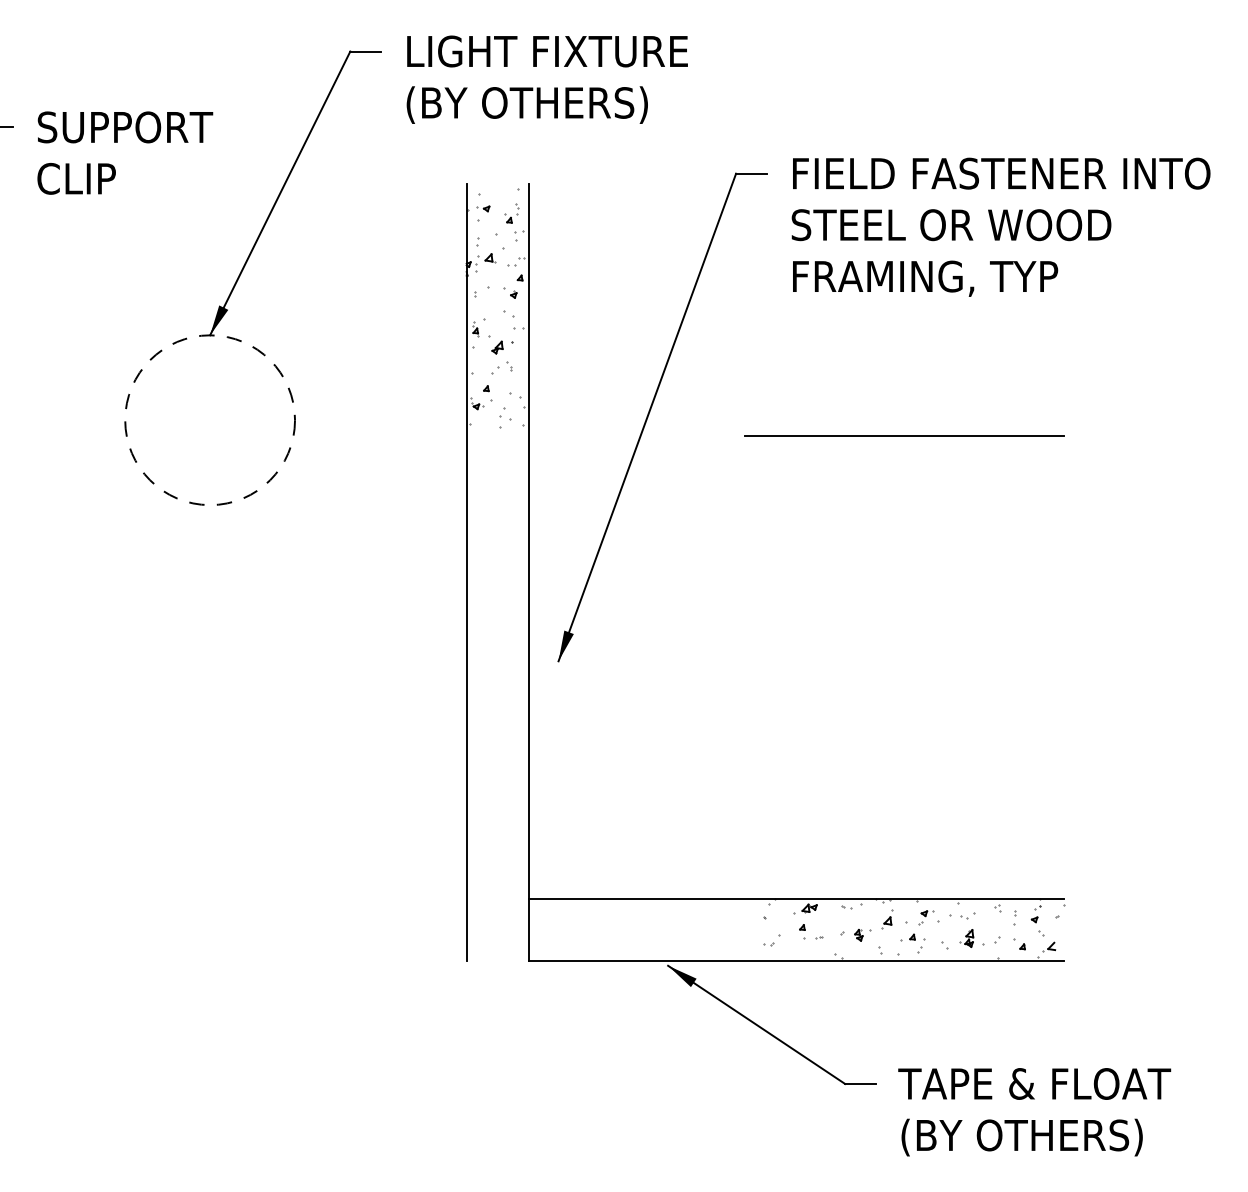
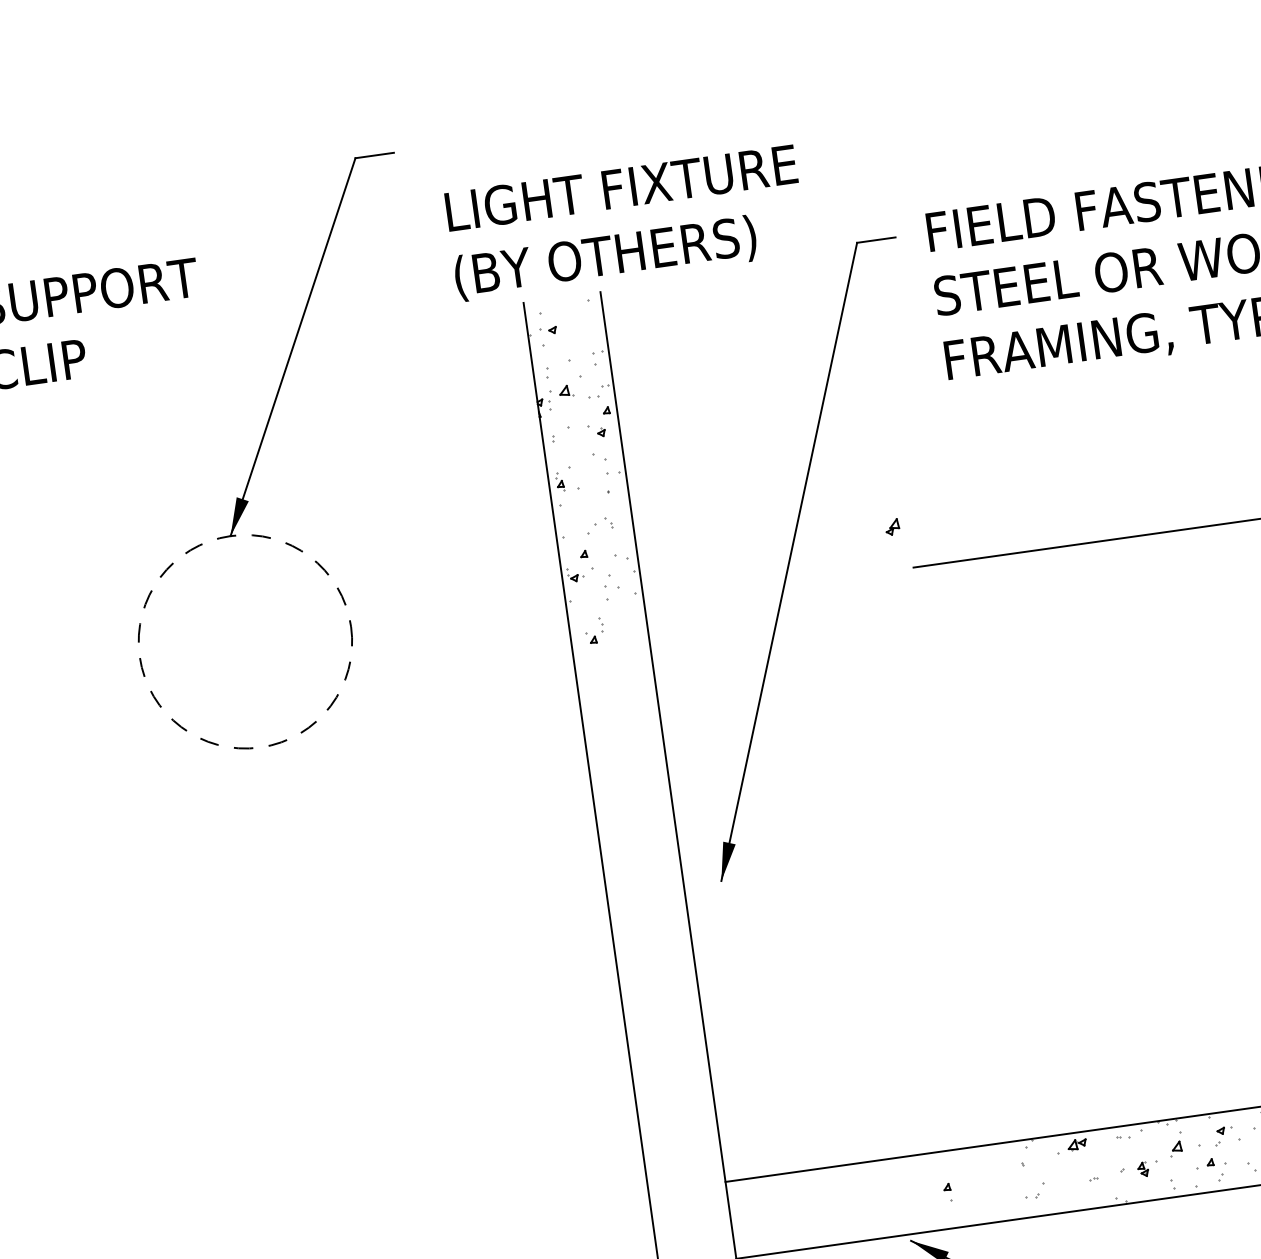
text: (546, 79) -> (625, 223), moved
part: (511, 213) -> (594, 631), moved
part: (497, 347) -> (892, 527), moved
part: (802, 931) -> (947, 1192), moved

